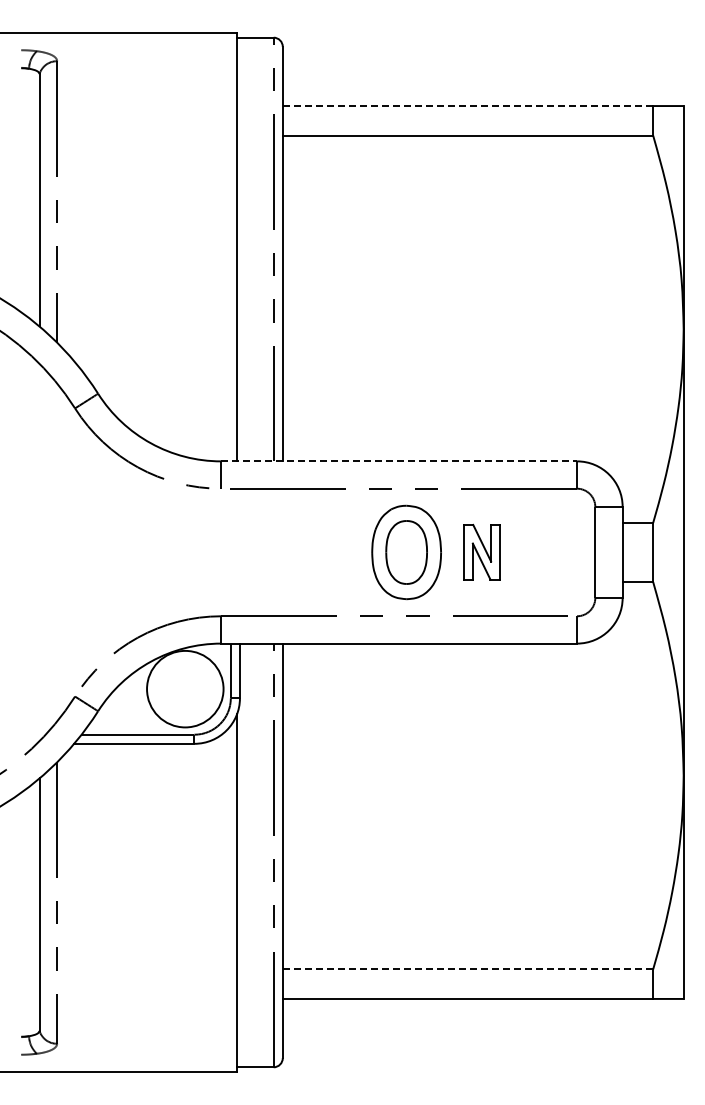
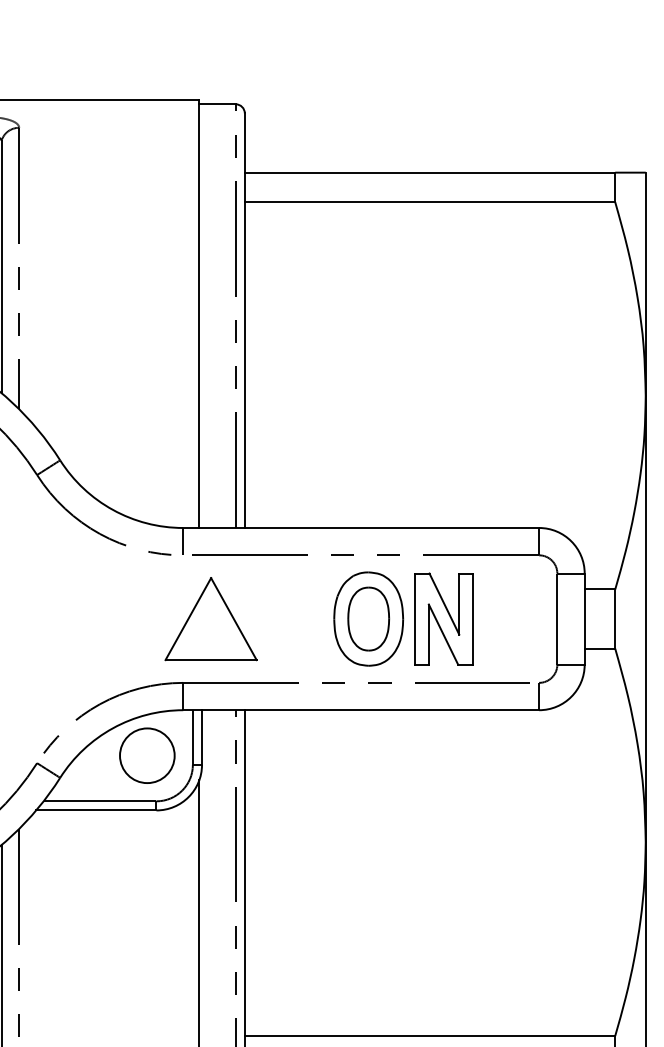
line: (467, 106) -> (429, 173), dashed -> solid
line: (399, 461) -> (361, 528), dashed -> solid
part: (481, 551) -> (443, 618), size x1.67
part: (248, 552) -> (210, 619), added
circle: (184, 688) -> (146, 755), size x0.71
line: (467, 969) -> (429, 1036), dashed -> solid

